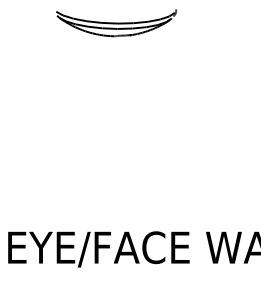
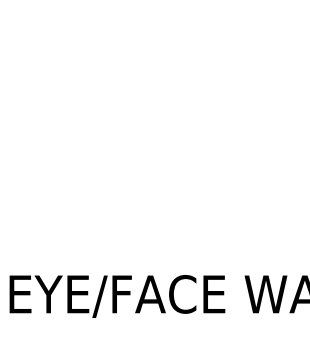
part: (116, 23) -> (138, 27), removed

